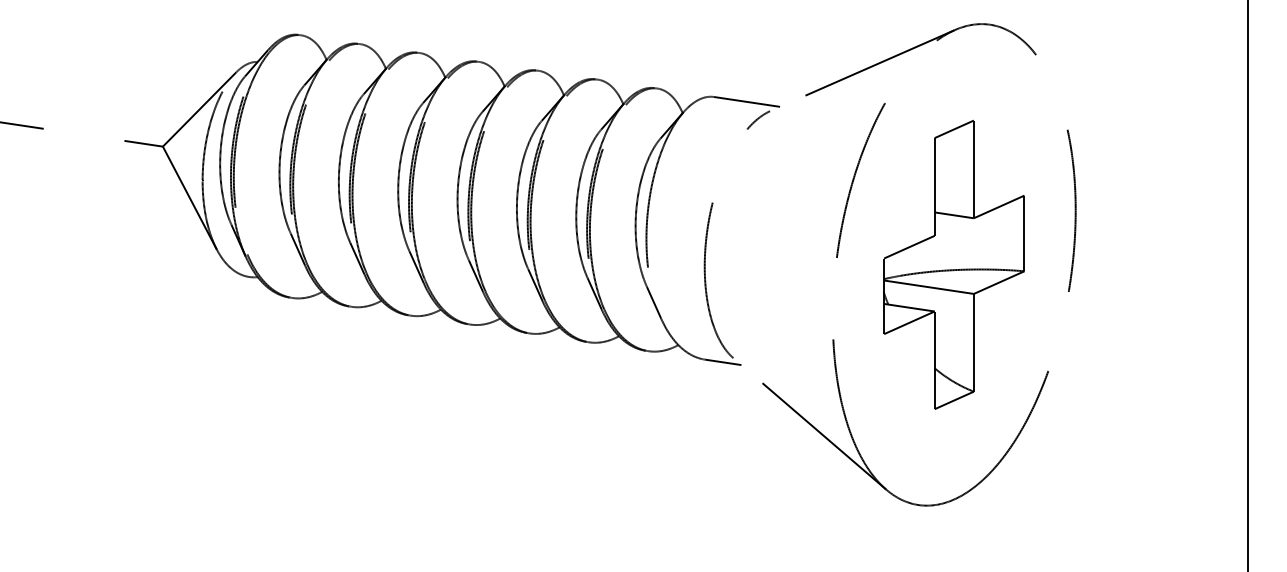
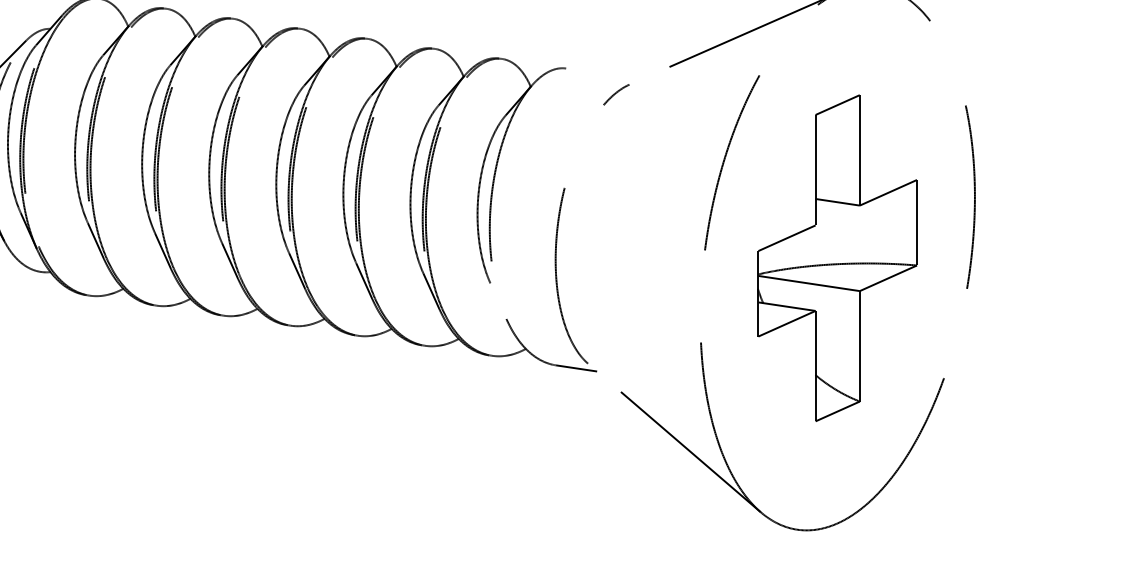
line: (747, 101) -> (603, 73), removed
line: (654, 302) -> (498, 300), removed

